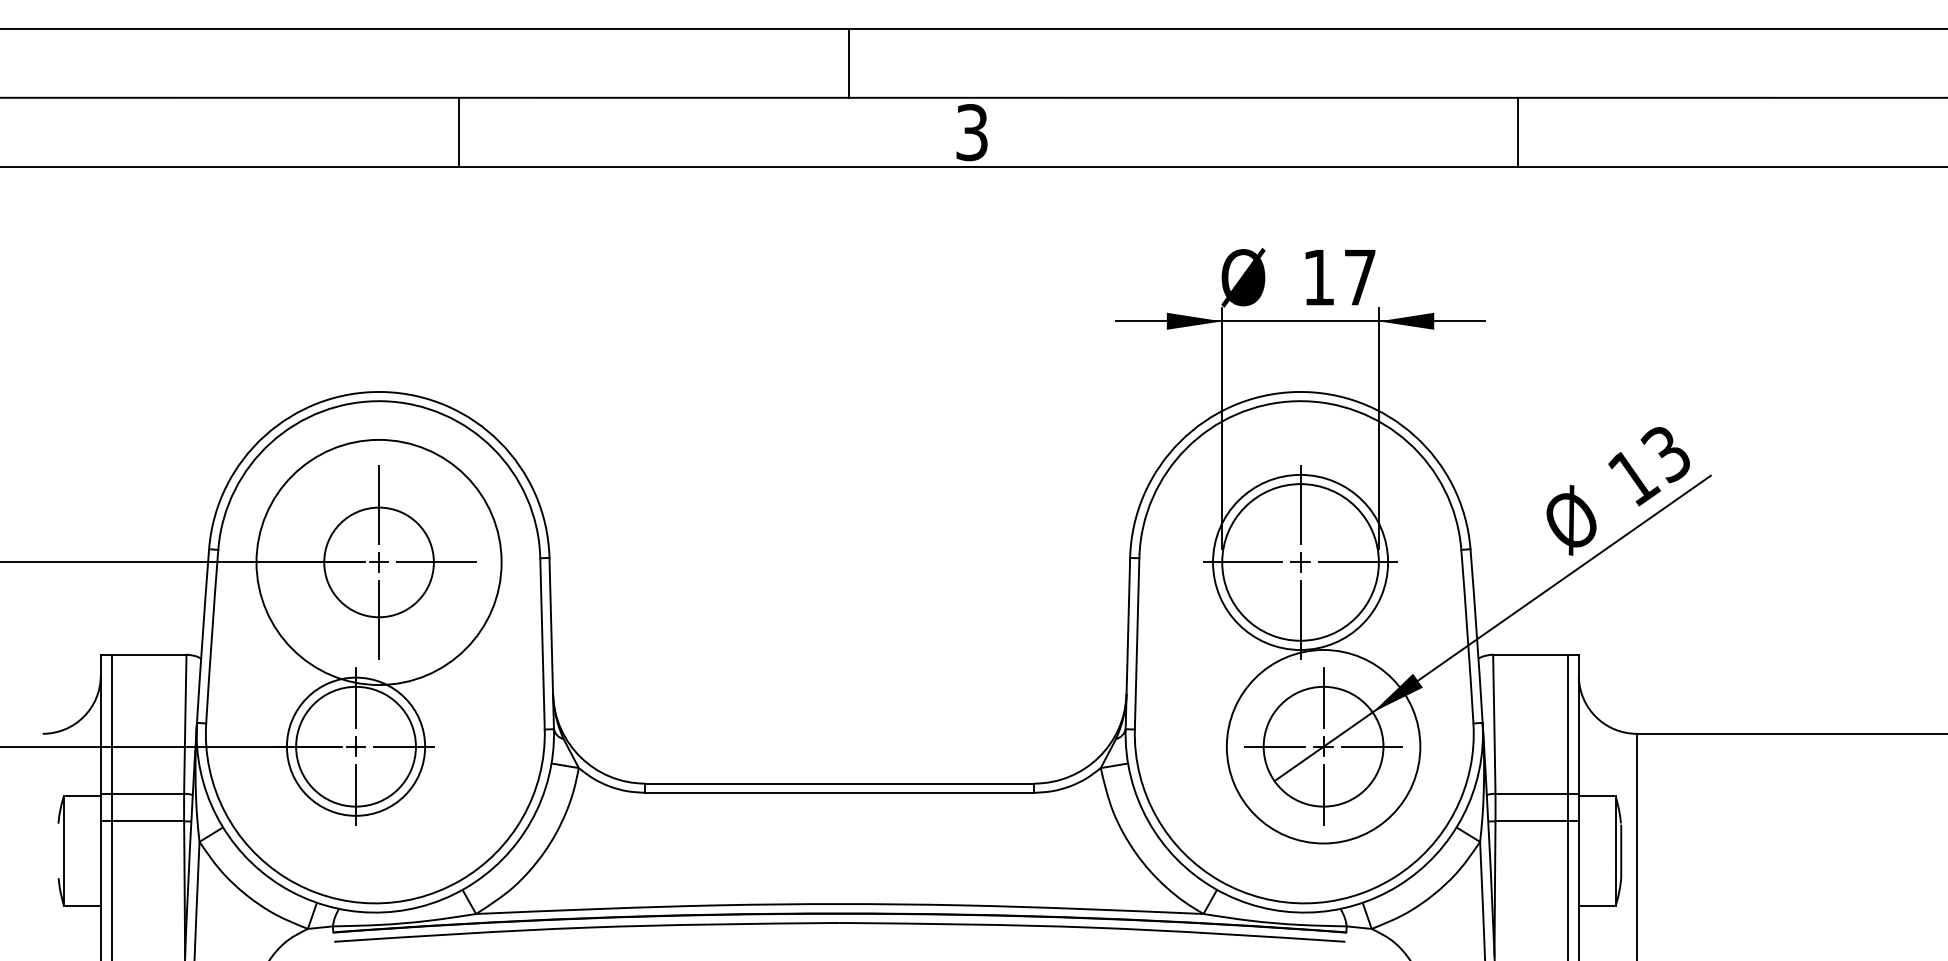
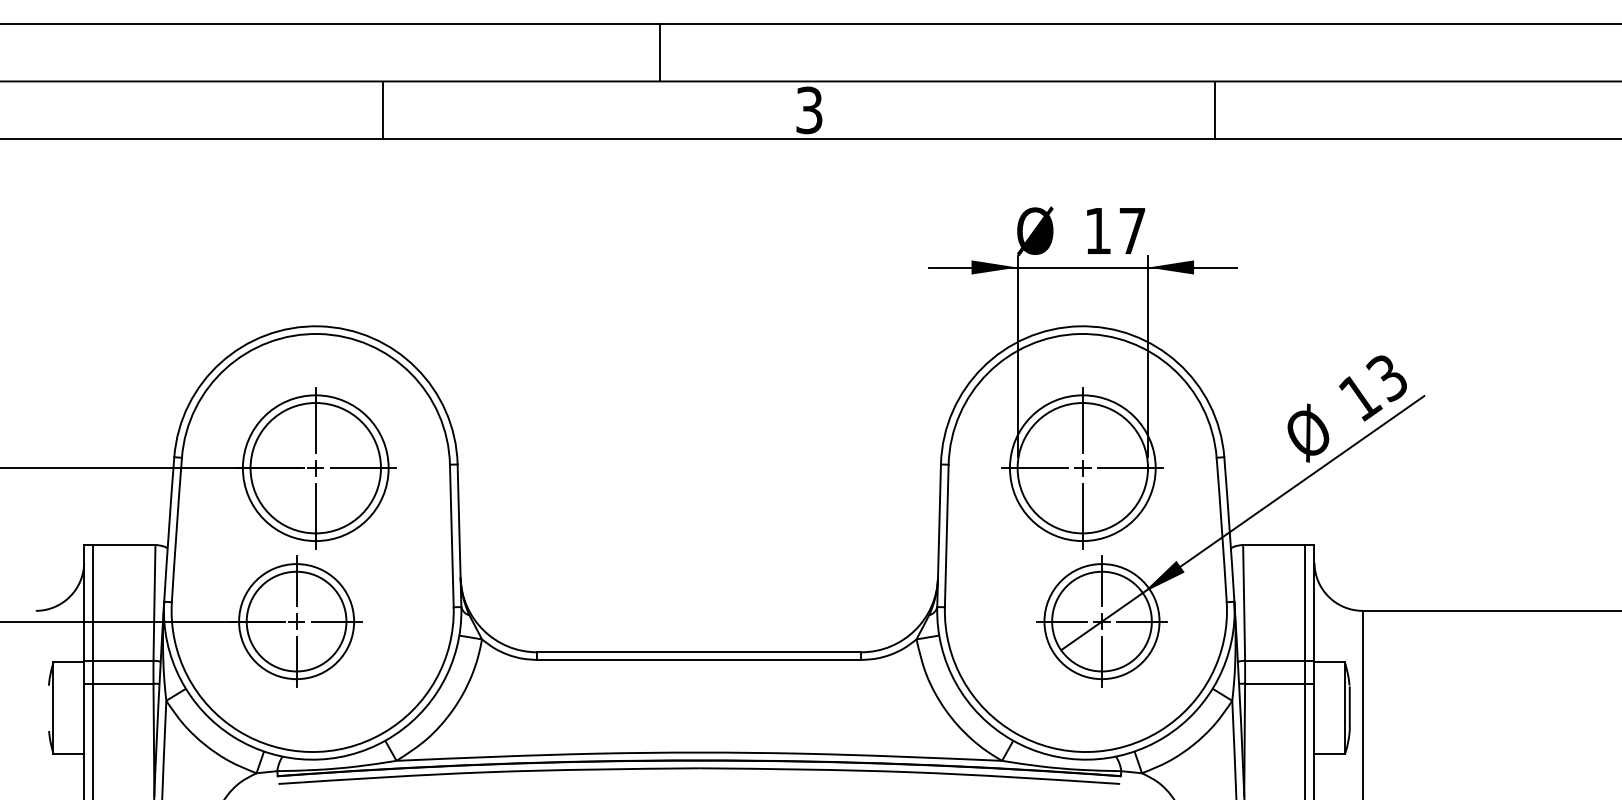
line: (848, 62) -> (659, 52), moved
line: (1517, 131) -> (1215, 109), moved
circle: (378, 561) -> (315, 467), size x0.71
circle: (378, 562) -> (315, 468), size x1.43
circle: (1323, 746) -> (1101, 621), size x0.71

